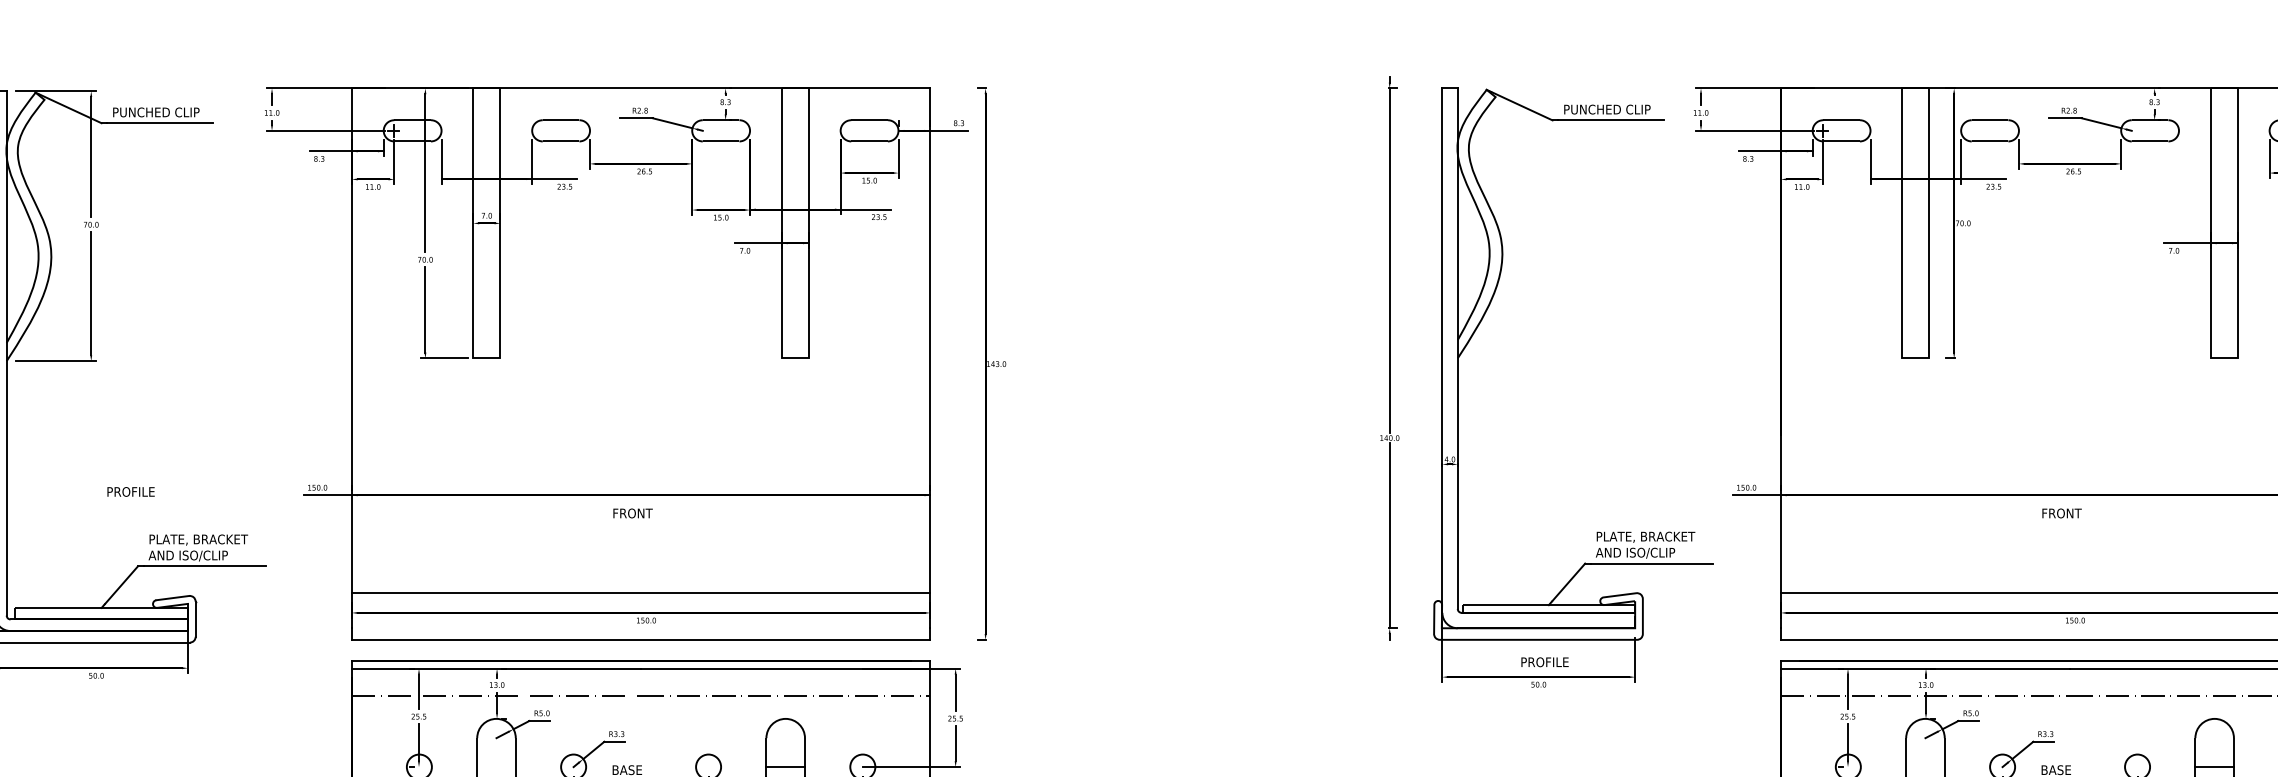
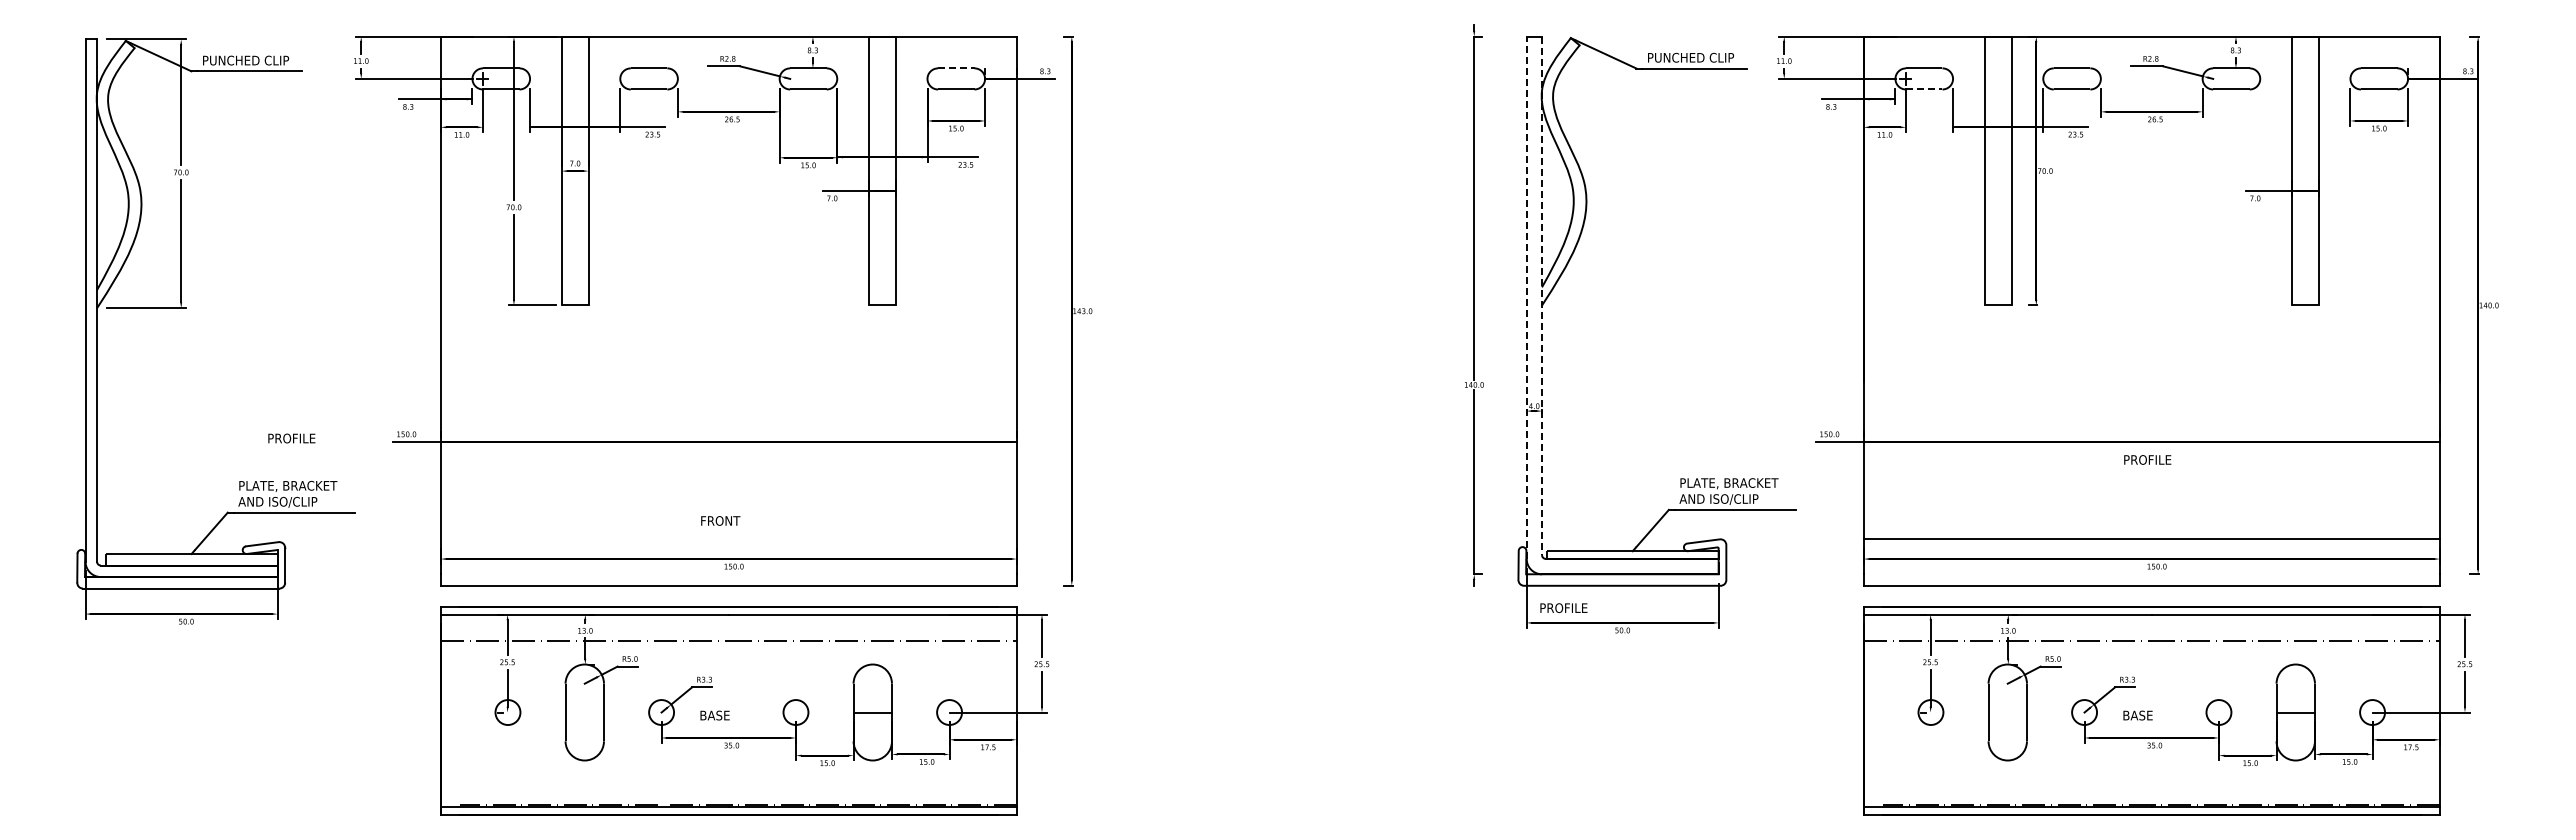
line: (869, 120) -> (956, 68), solid -> dashed
line: (1841, 141) -> (1924, 89), solid -> dashed
line: (1458, 349) -> (1542, 296), solid -> dashed
line: (1442, 350) -> (1526, 297), solid -> dashed
text: (130, 491) -> (291, 438), moved
text: (632, 513) -> (720, 520), moved
text: (2066, 513) -> (2148, 459), FRONT -> PROFILE
line: (640, 593) -> (728, 539), removed
text: (1544, 661) -> (1563, 607), moved

